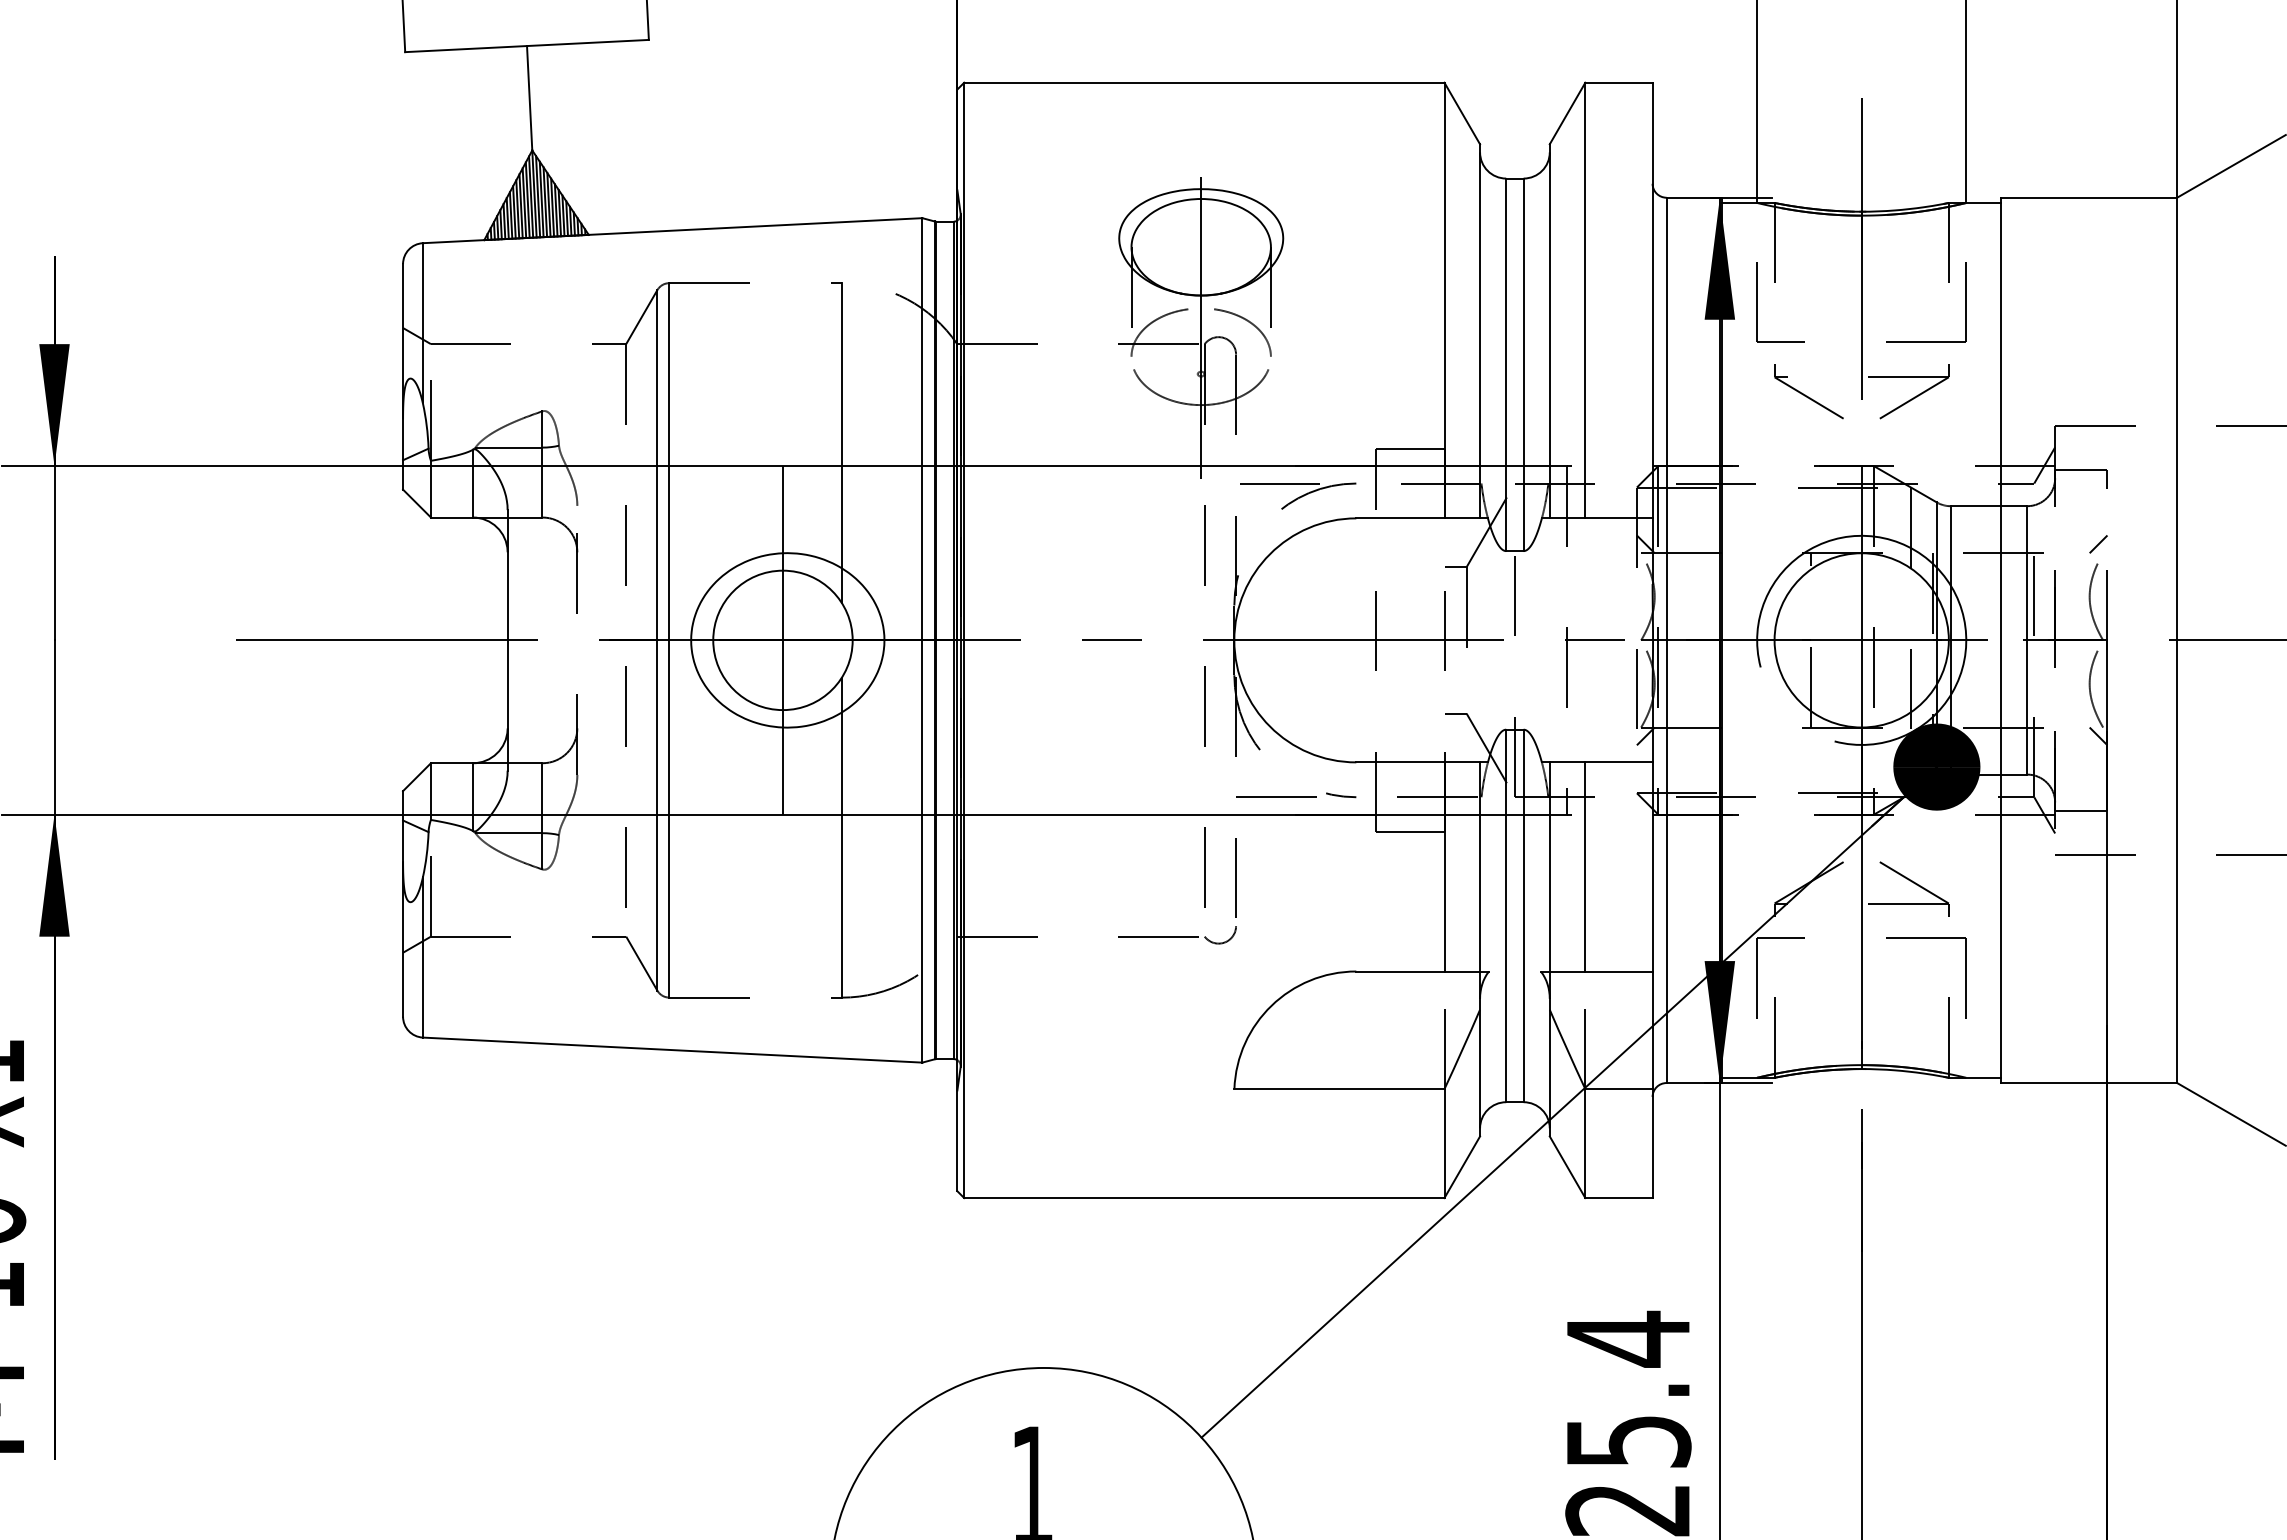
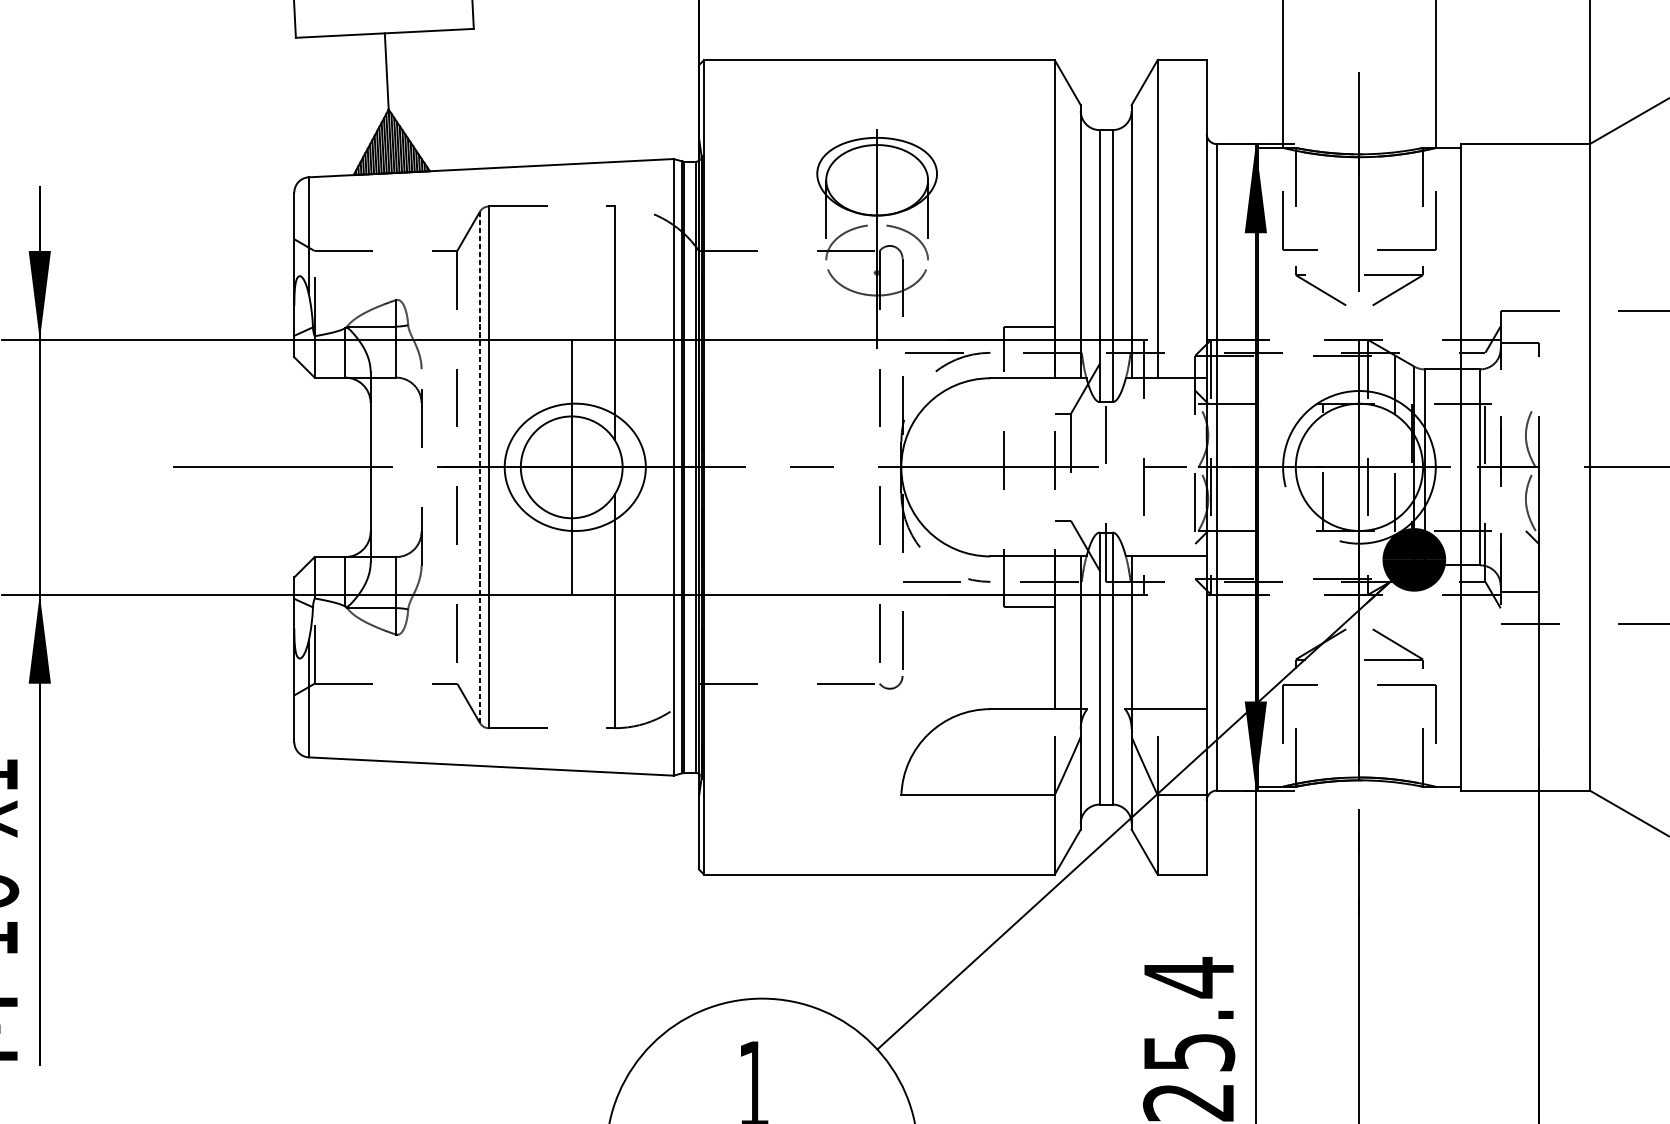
line: (2098, 544) -> (1532, 397), removed
line: (657, 639) -> (480, 466), solid -> dashed
line: (1585, 866) -> (1157, 632), removed

